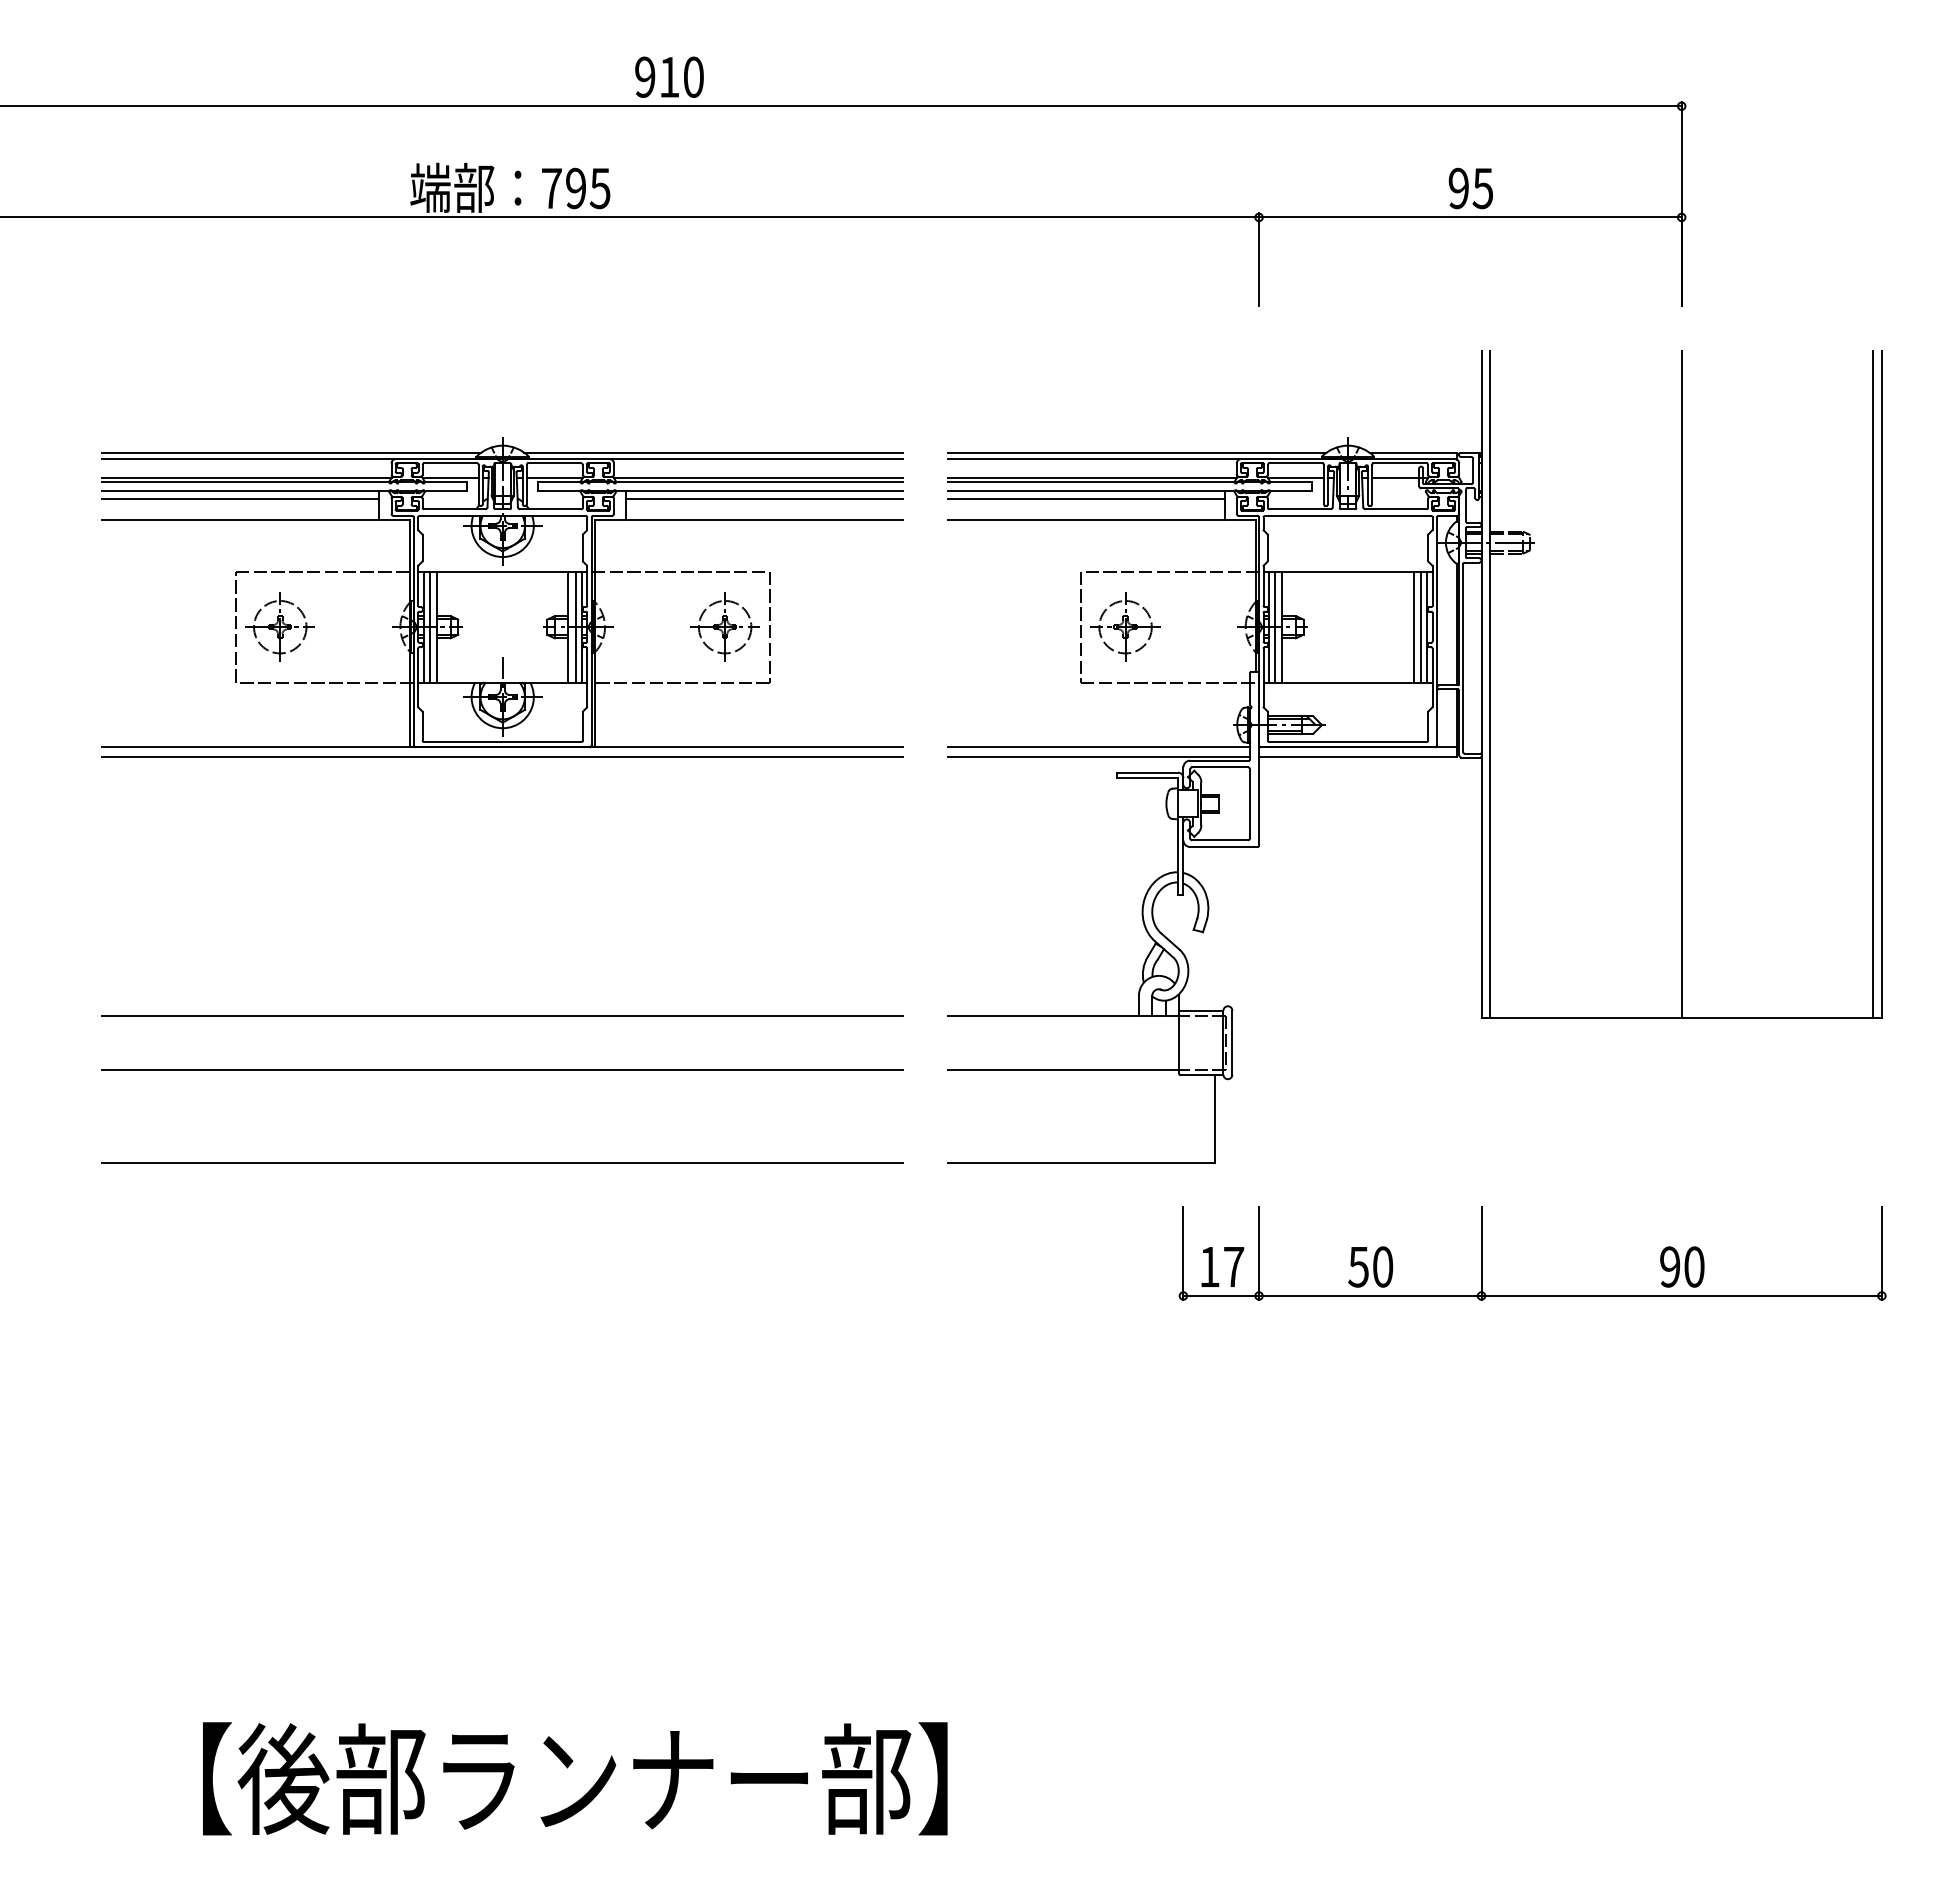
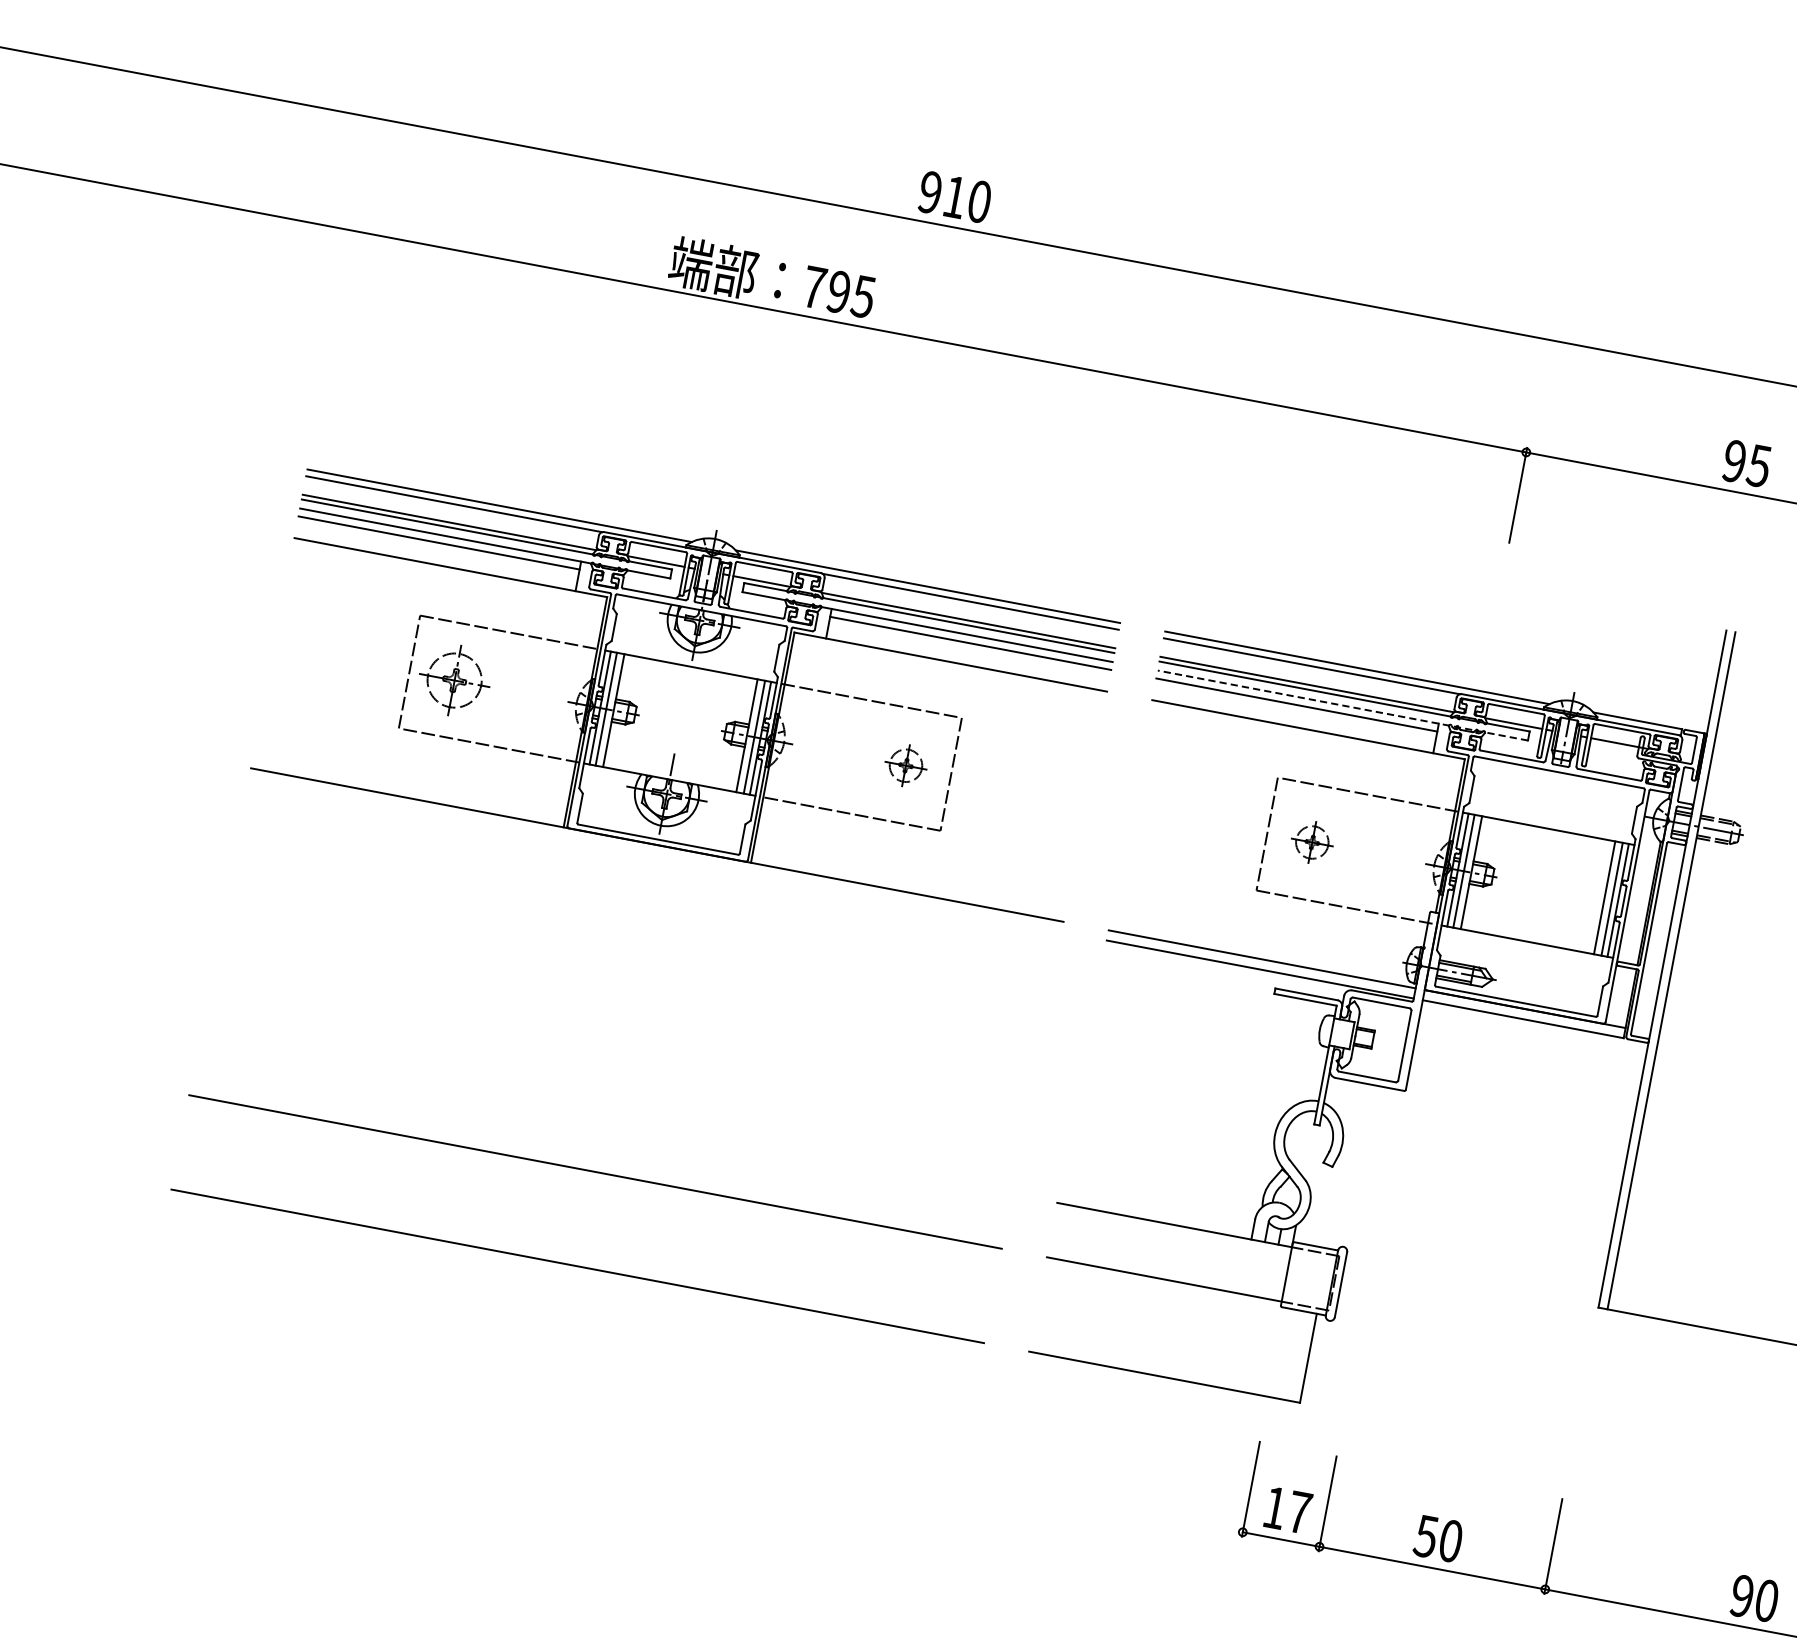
line: (1129, 491) -> (1342, 705), solid -> dashed
part: (724, 626) -> (905, 764), size x0.6
part: (1125, 626) -> (1312, 841), size x0.6
line: (502, 757) -> (655, 855), removed
line: (502, 1015) -> (605, 1117), removed

